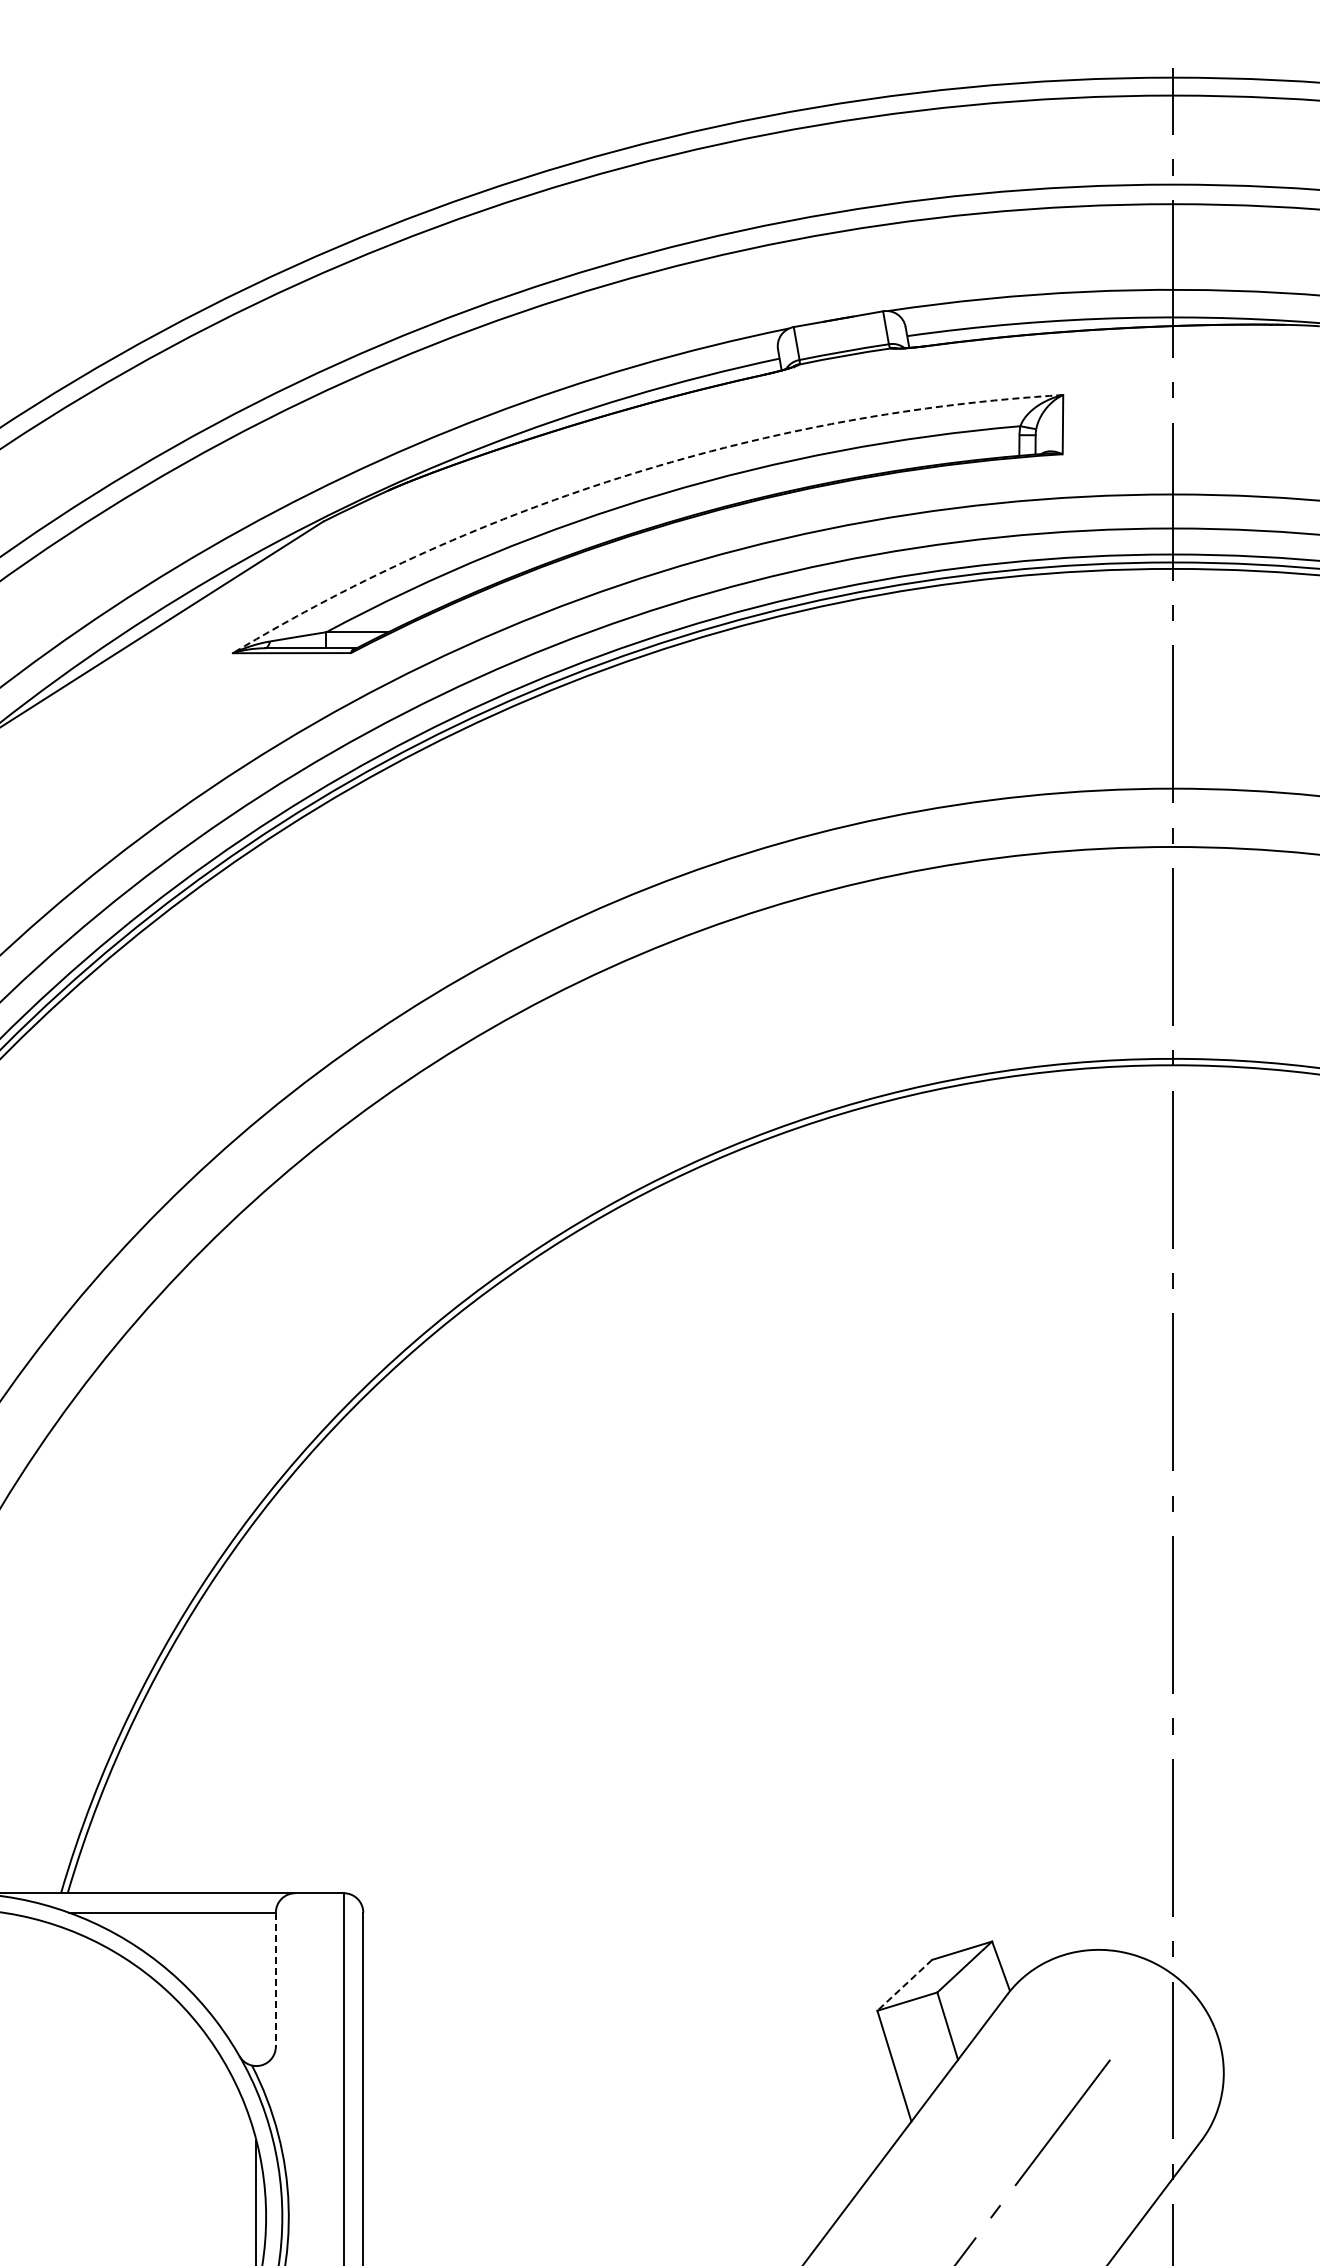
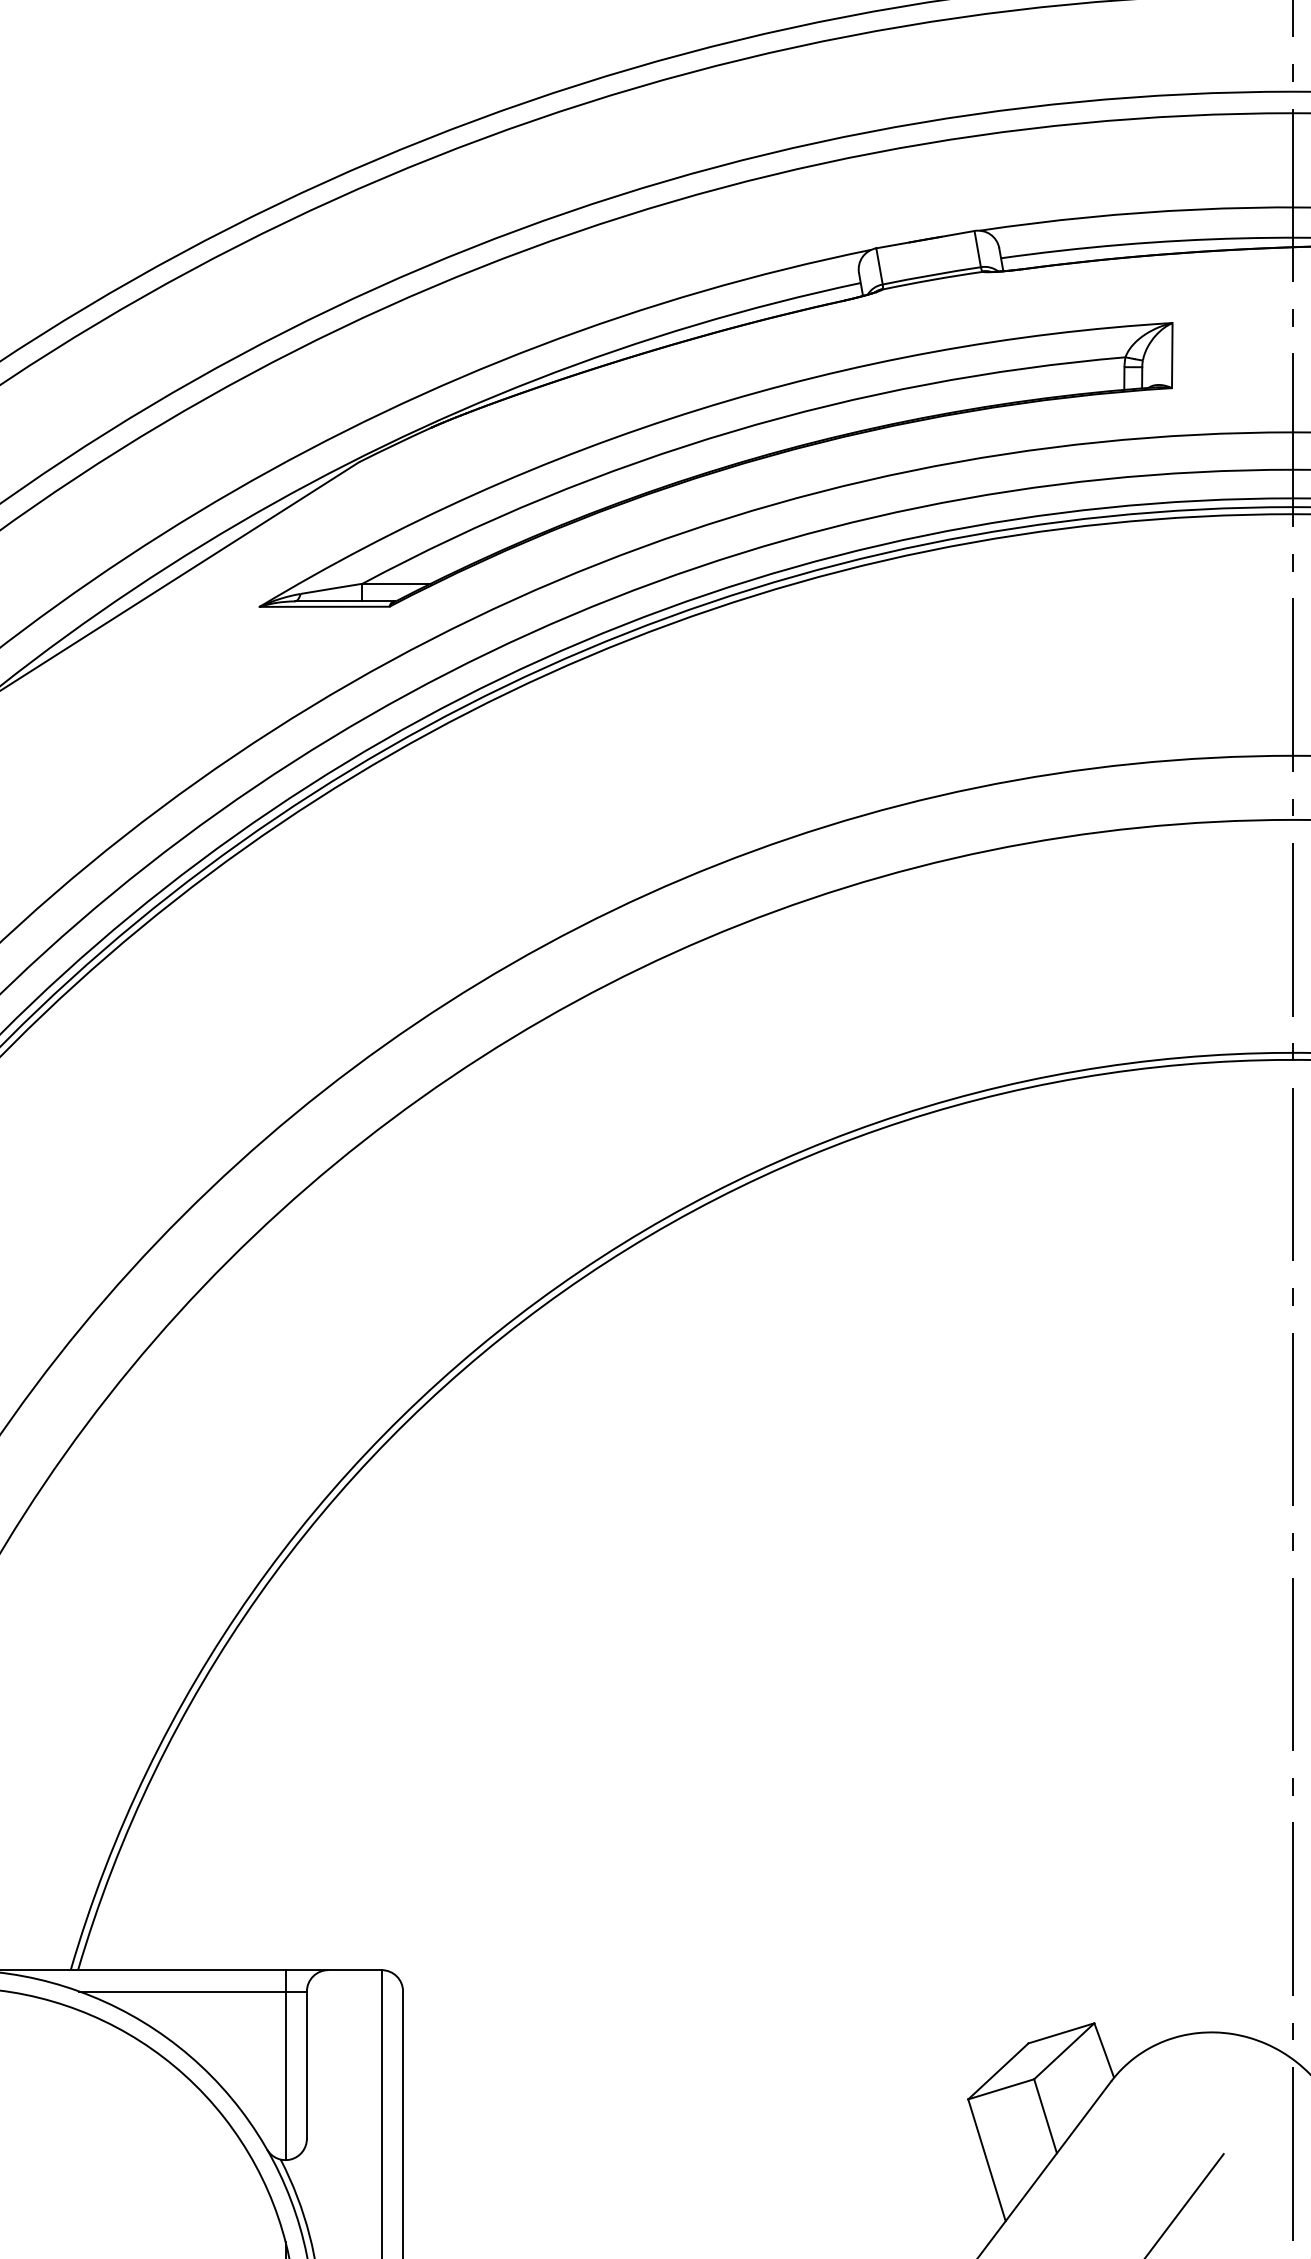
arc: (632, 473) -> (699, 409), dashed -> solid
line: (256, 1979) -> (285, 2064), added
line: (275, 1979) -> (306, 2064), dashed -> solid
line: (904, 1985) -> (998, 2071), dashed -> solid

